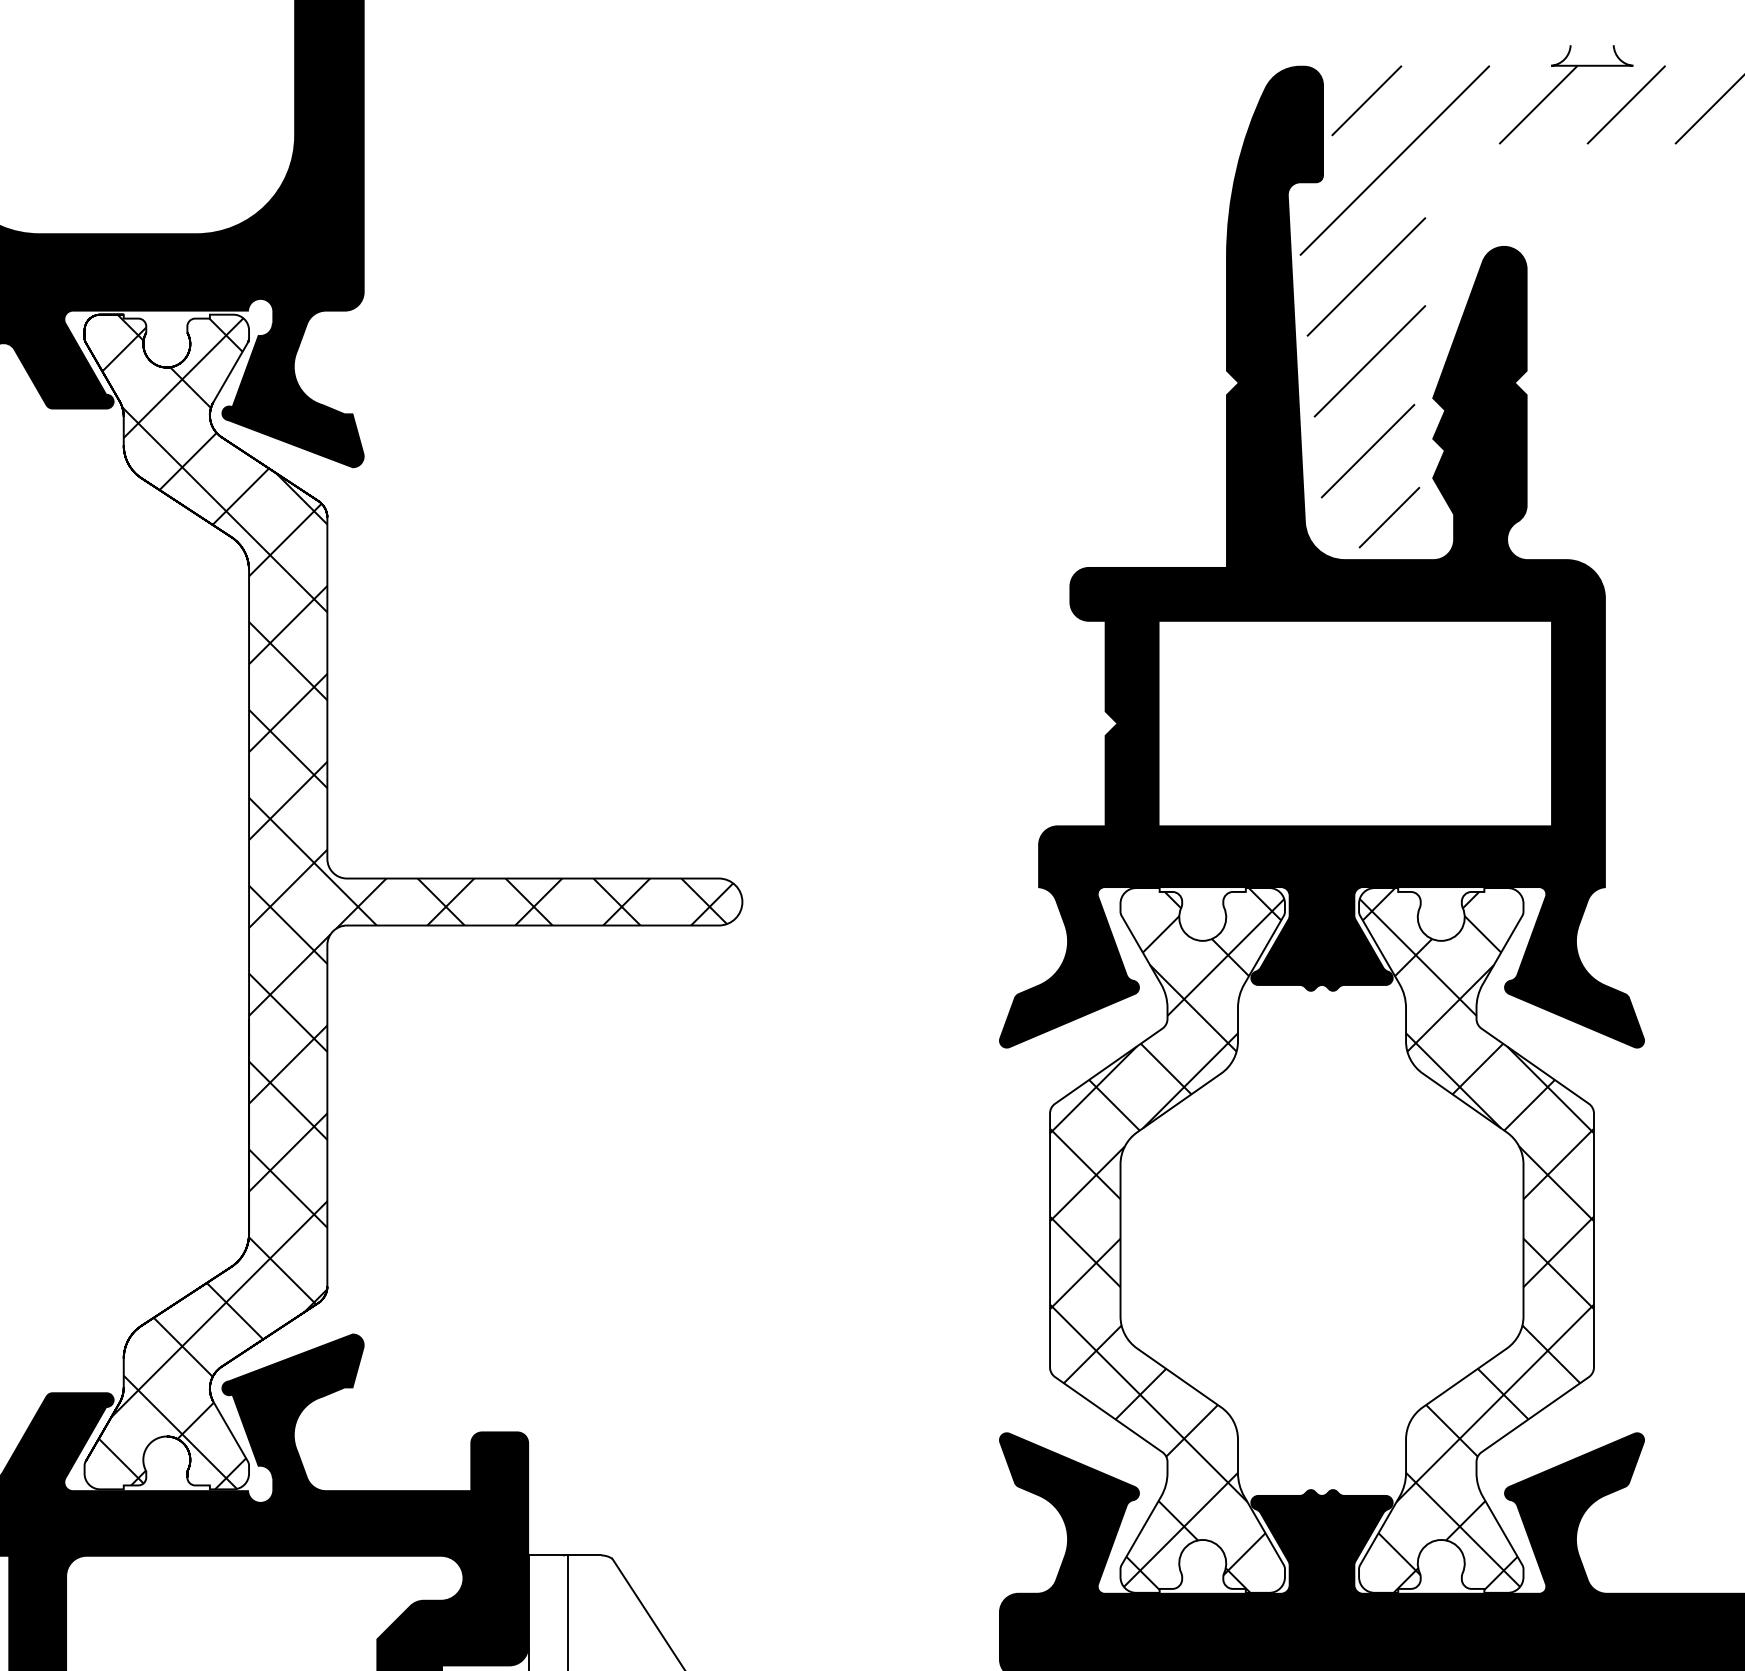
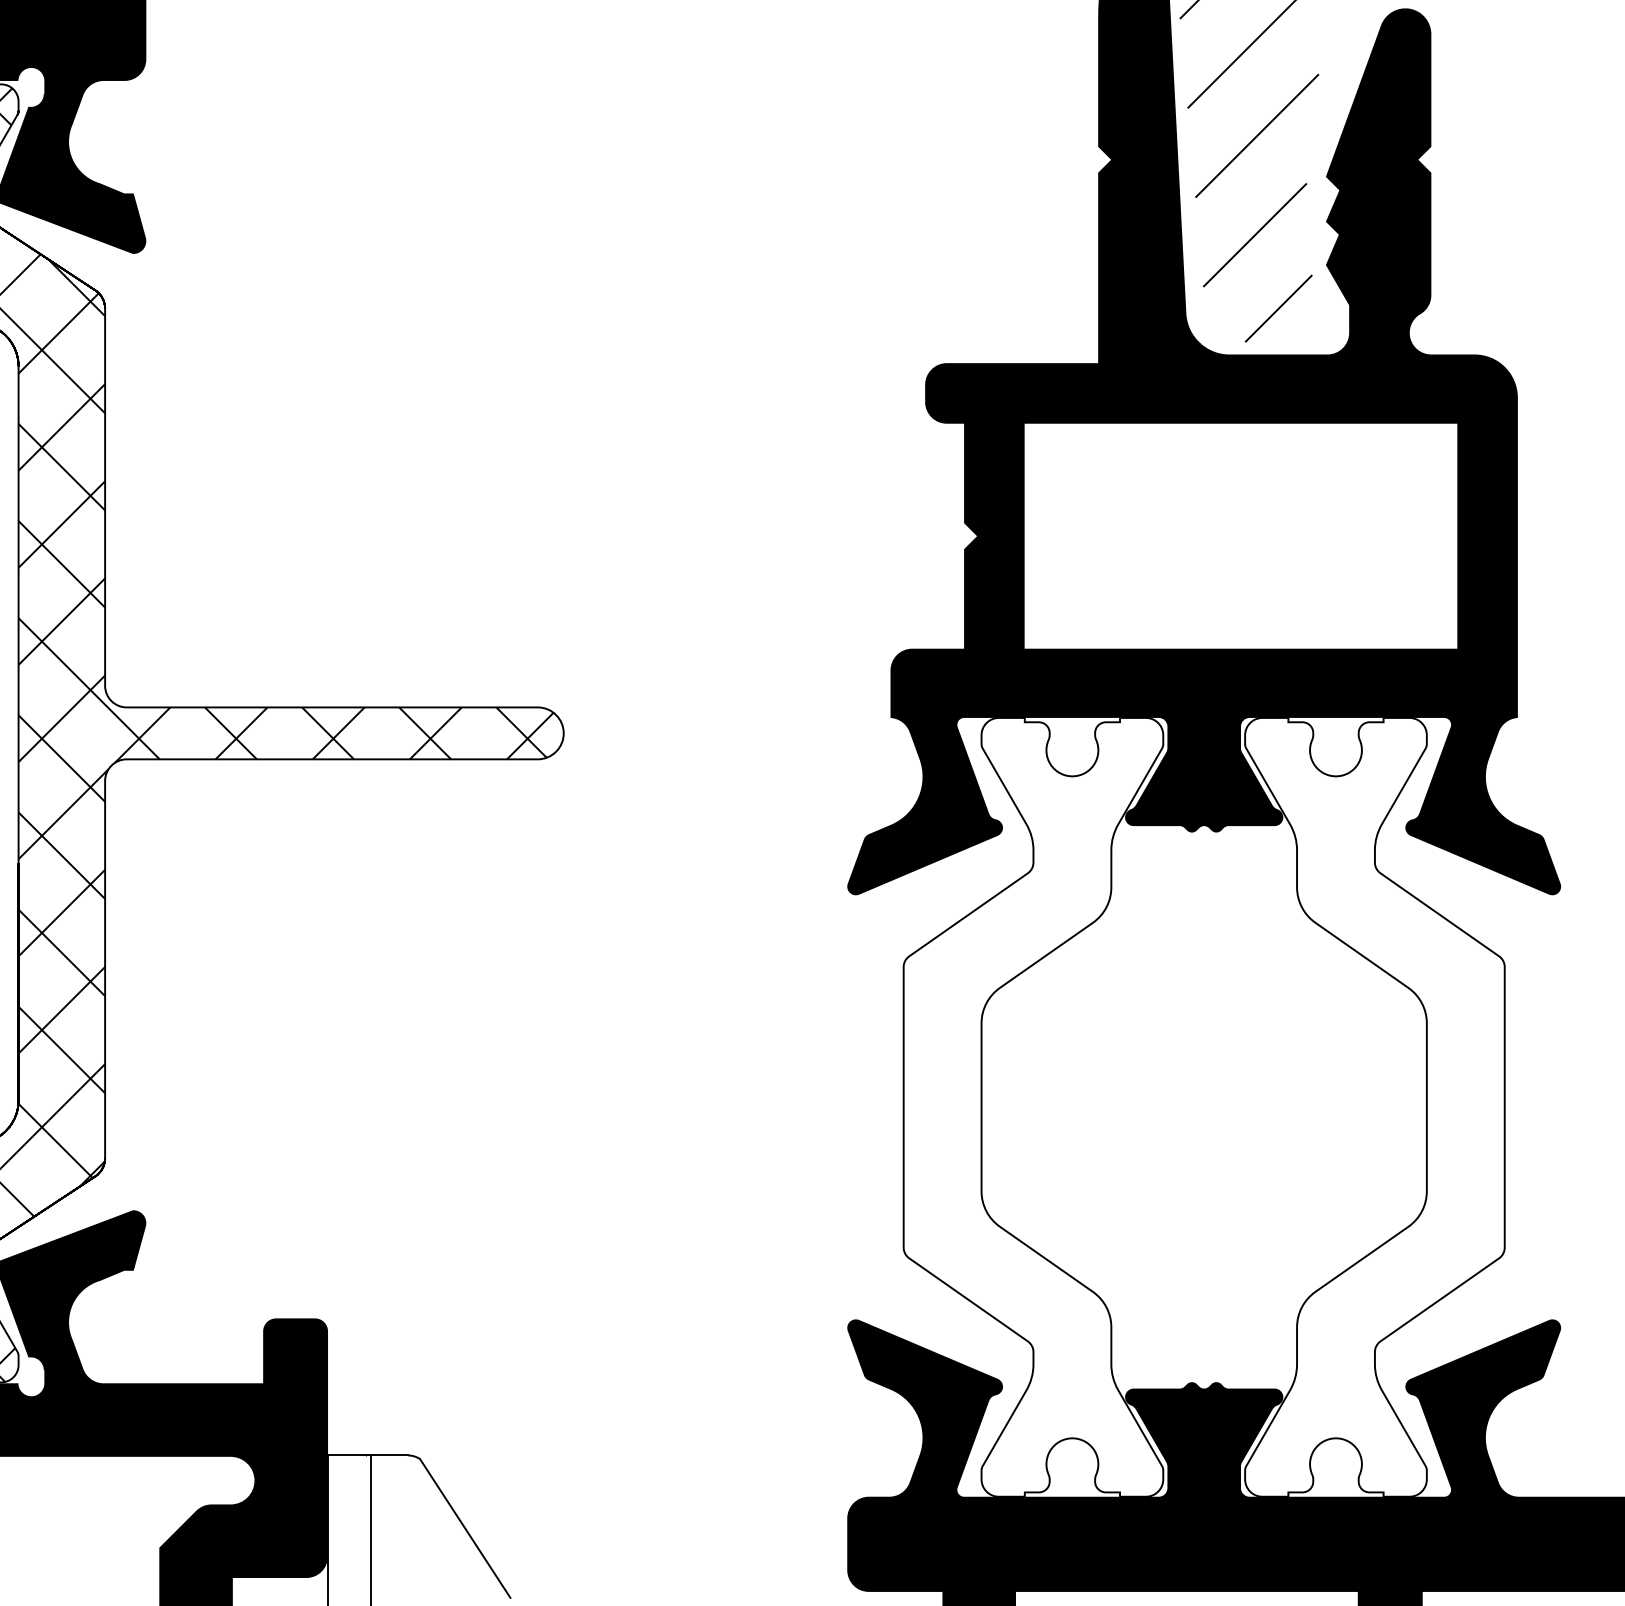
hatch: (1167, 1240) -> (1033, 1107), removed
hatch: (1476, 1240) -> (1374, 1107), removed

